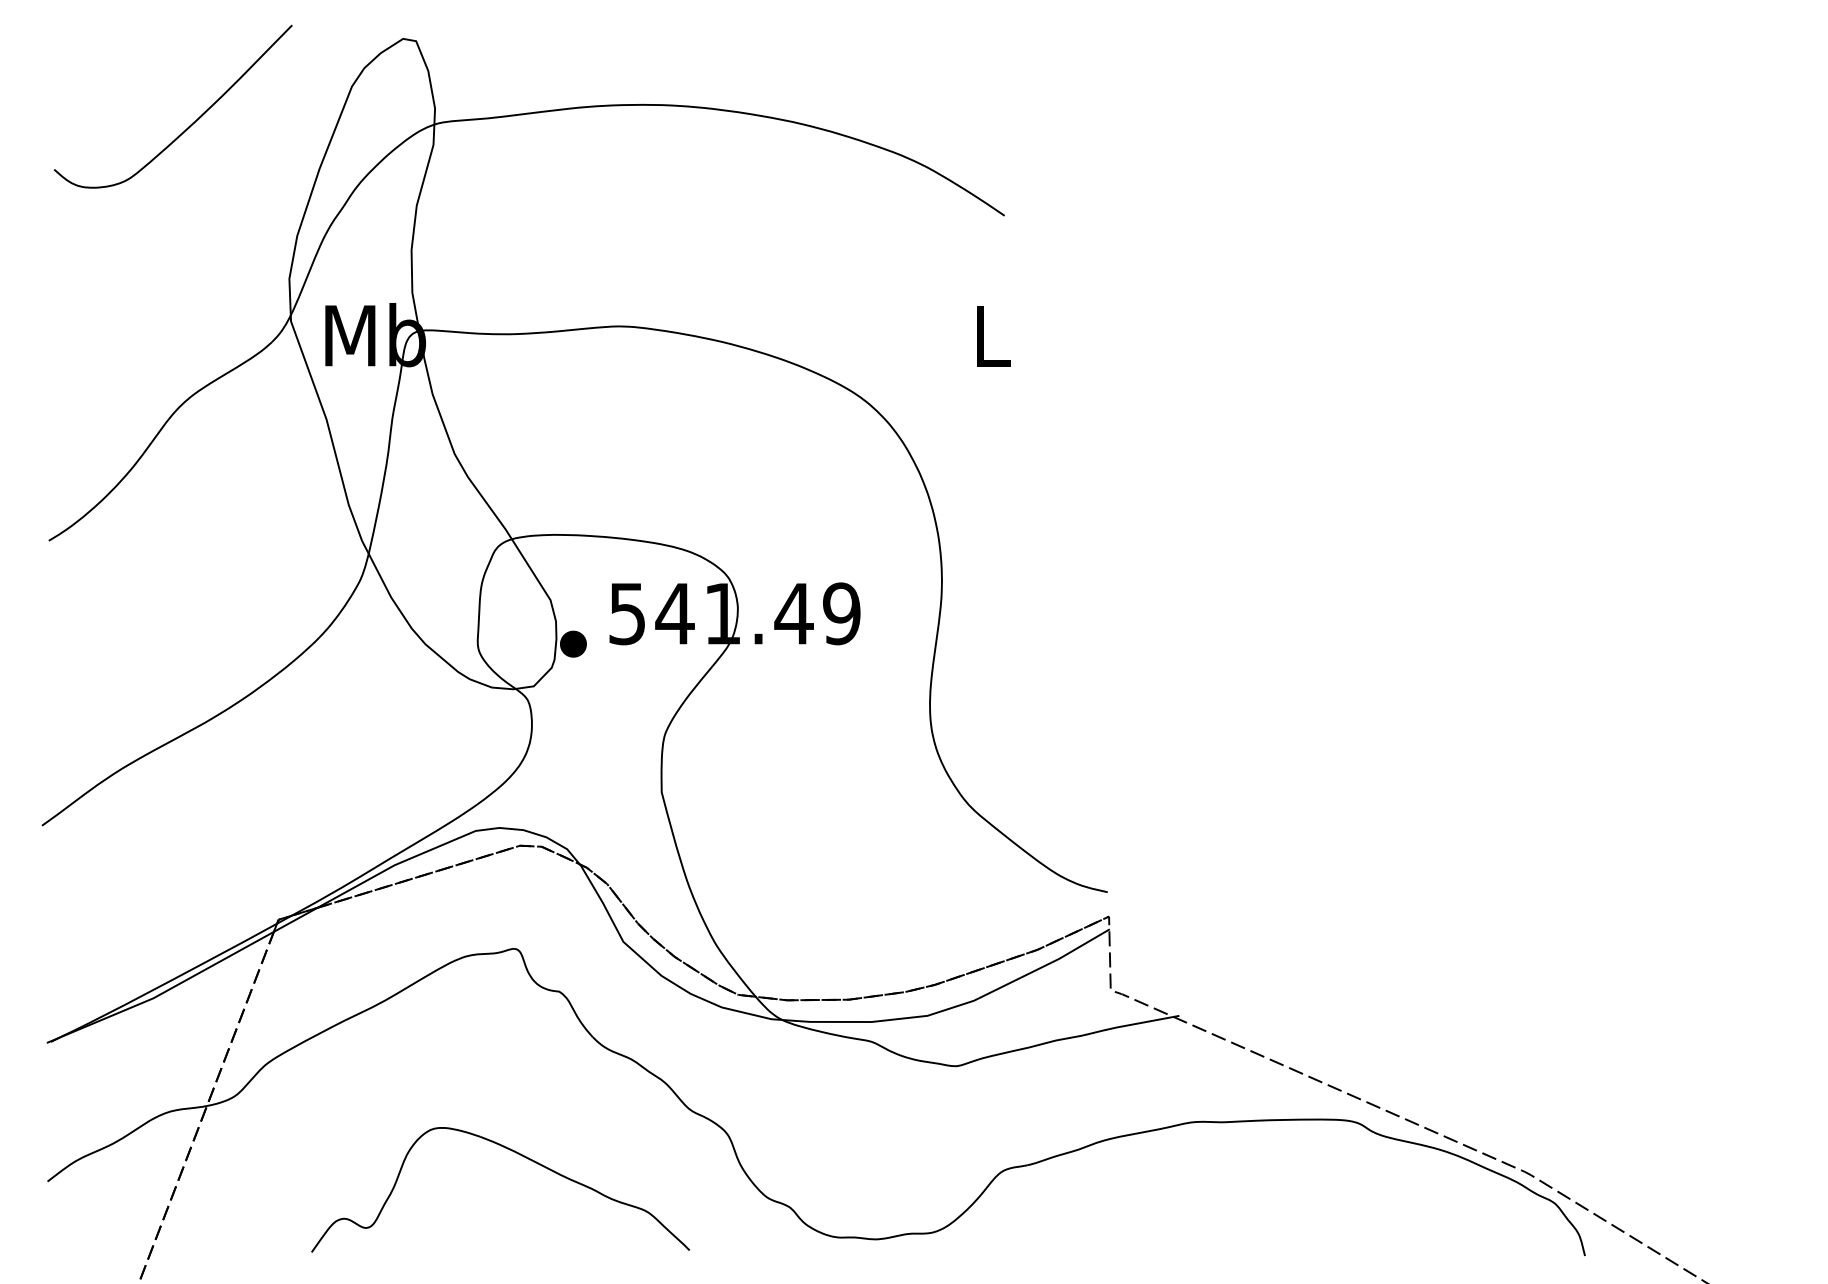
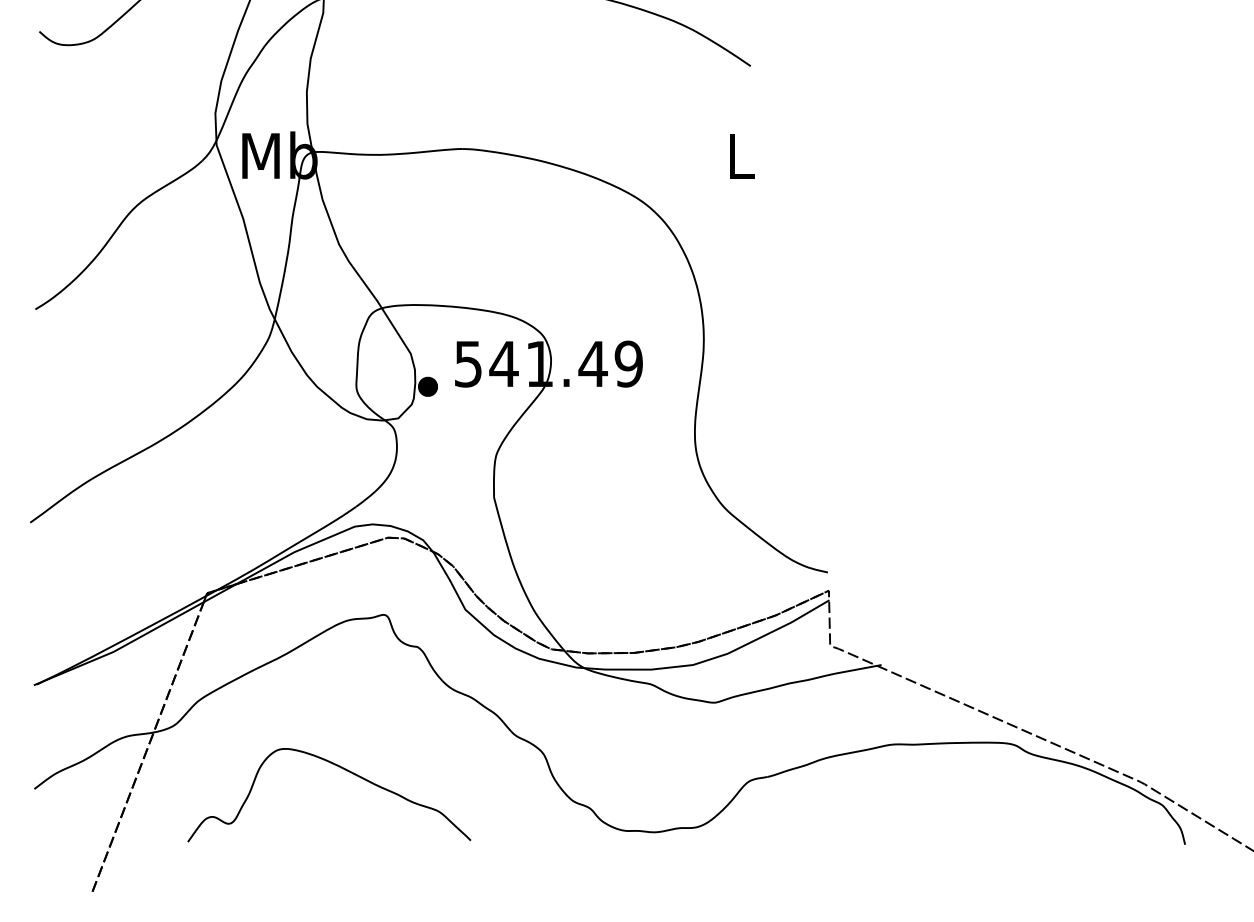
part: (521, 1156) -> (344, 770), moved

